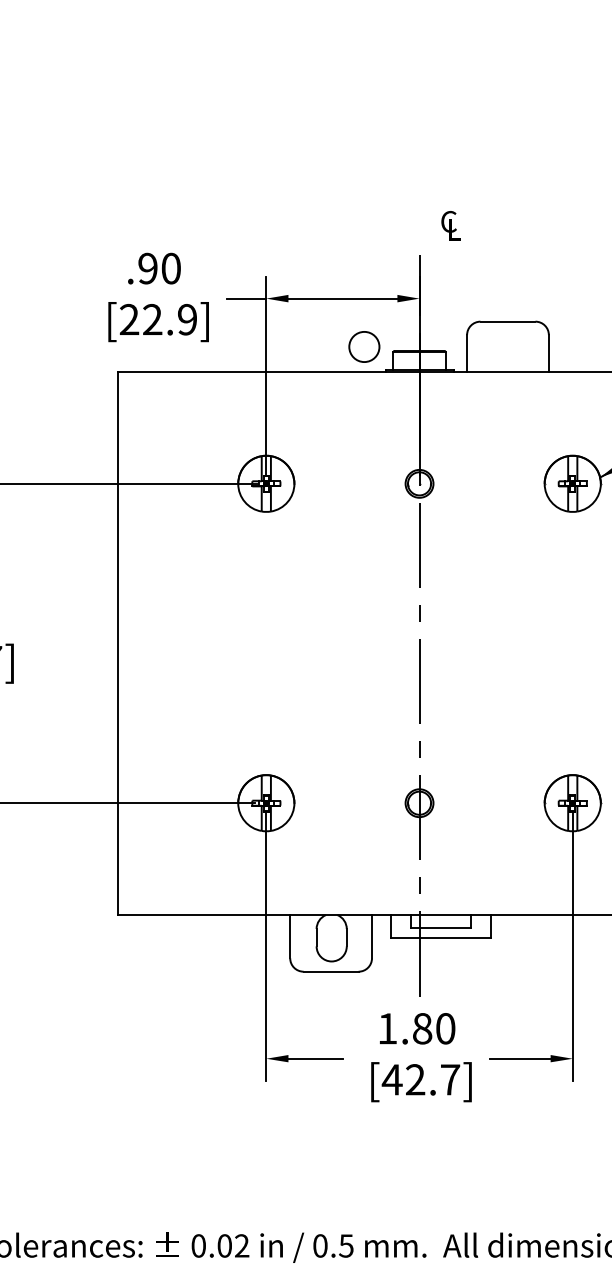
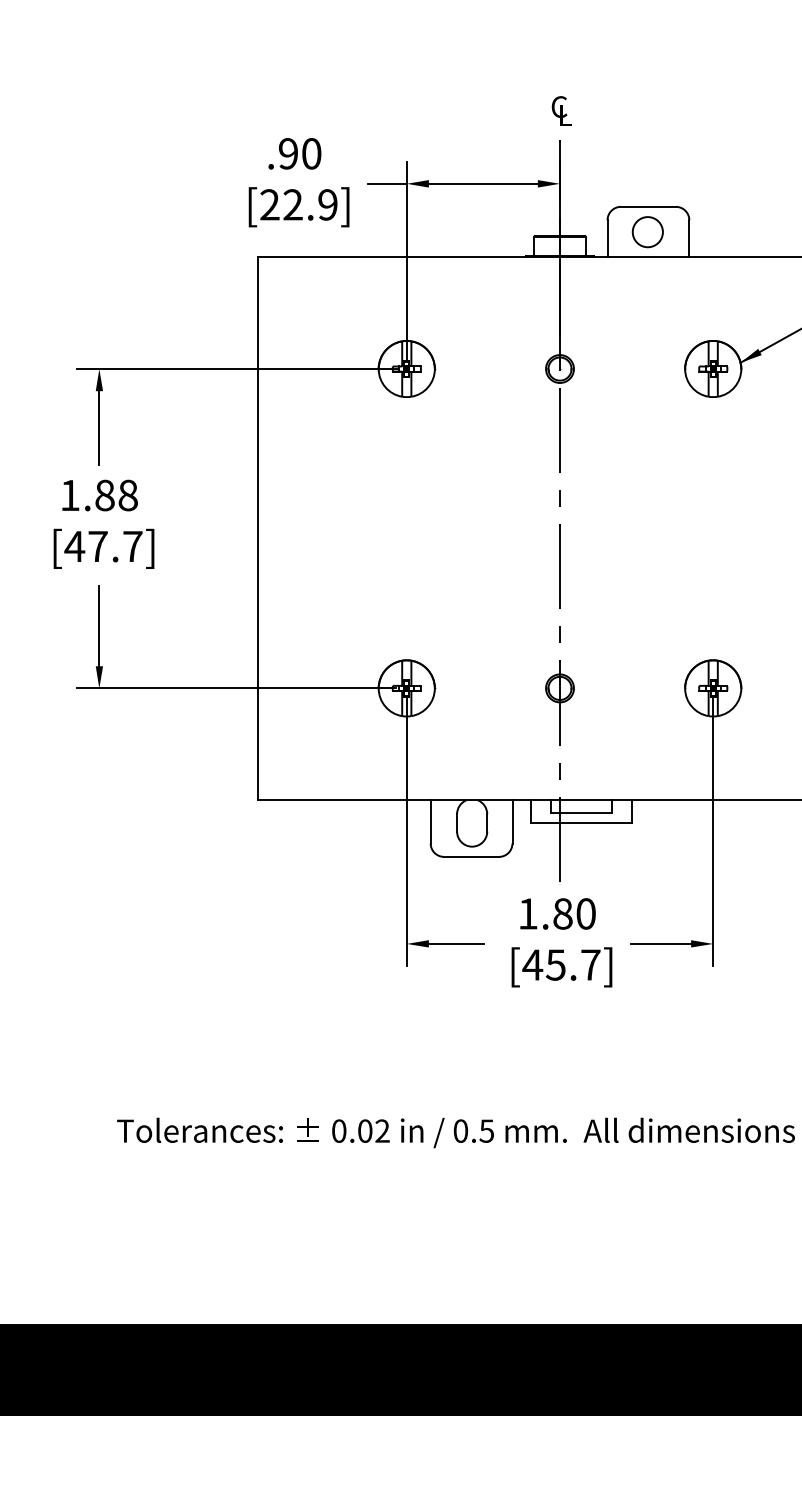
text: (451, 225) -> (561, 110), moved
circle: (364, 347) -> (647, 232), moved
text: (415, 1079) -> (555, 964), [42.7] -> [45.7]

